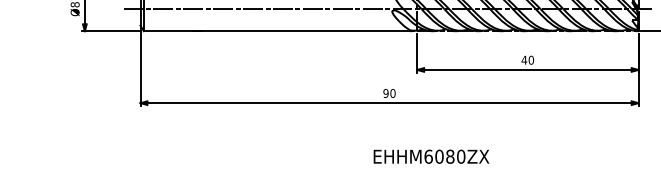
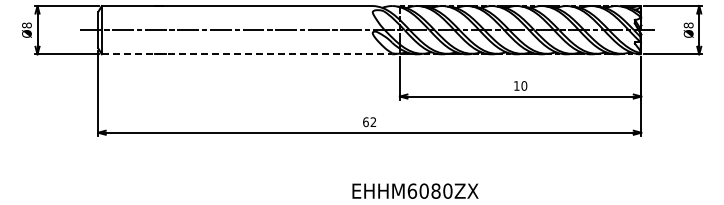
line: (277, 31) -> (247, 54), solid -> dashed
text: (524, 59) -> (516, 85), 40 -> 10
text: (389, 93) -> (369, 122), 90 -> 62

